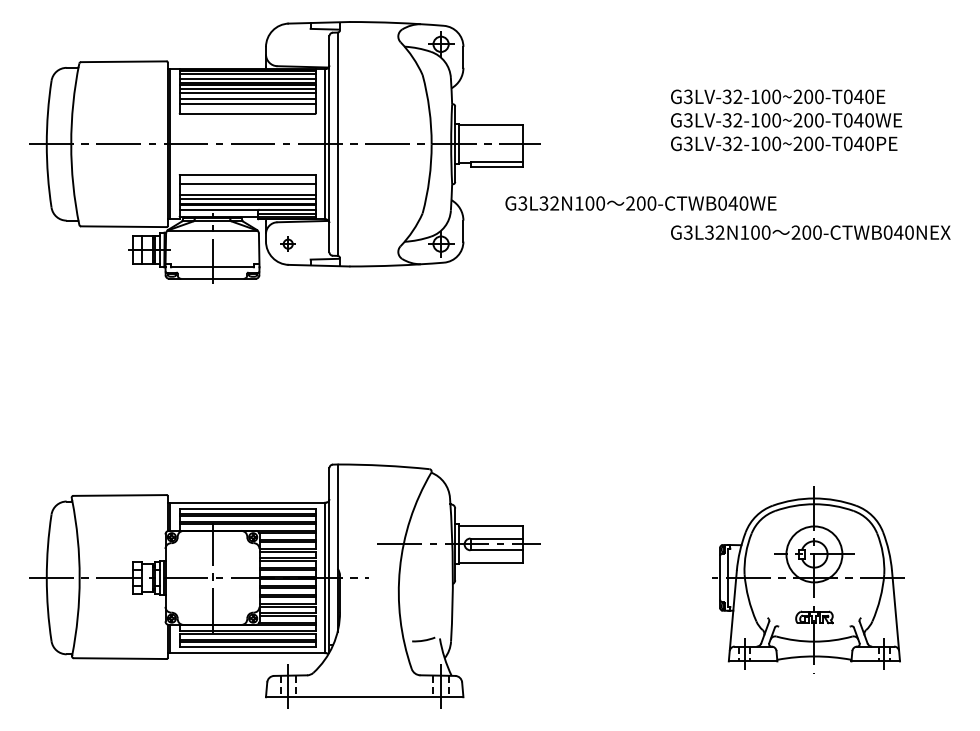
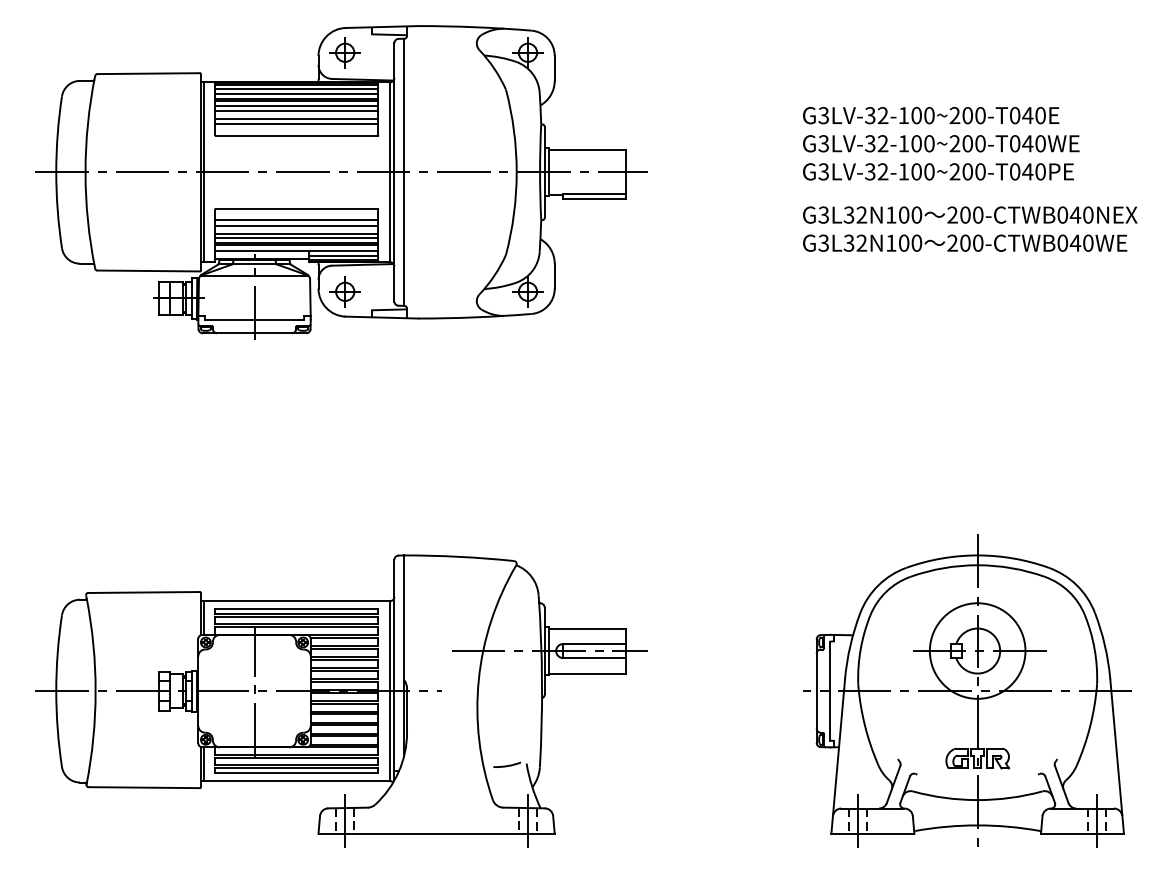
part: (287, 44) -> (344, 52), added
line: (247, 189) -> (296, 226), added
text: (641, 202) -> (965, 242), moved
text: (810, 232) -> (970, 214), moved
part: (287, 243) -> (344, 291), size x1.67
part: (808, 577) -> (967, 690), size x1.43

